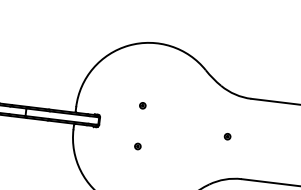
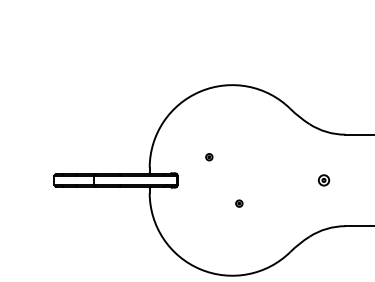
part: (142, 106) -> (209, 157), moved
part: (227, 136) -> (323, 180), size x1.6
part: (138, 146) -> (239, 203), moved

